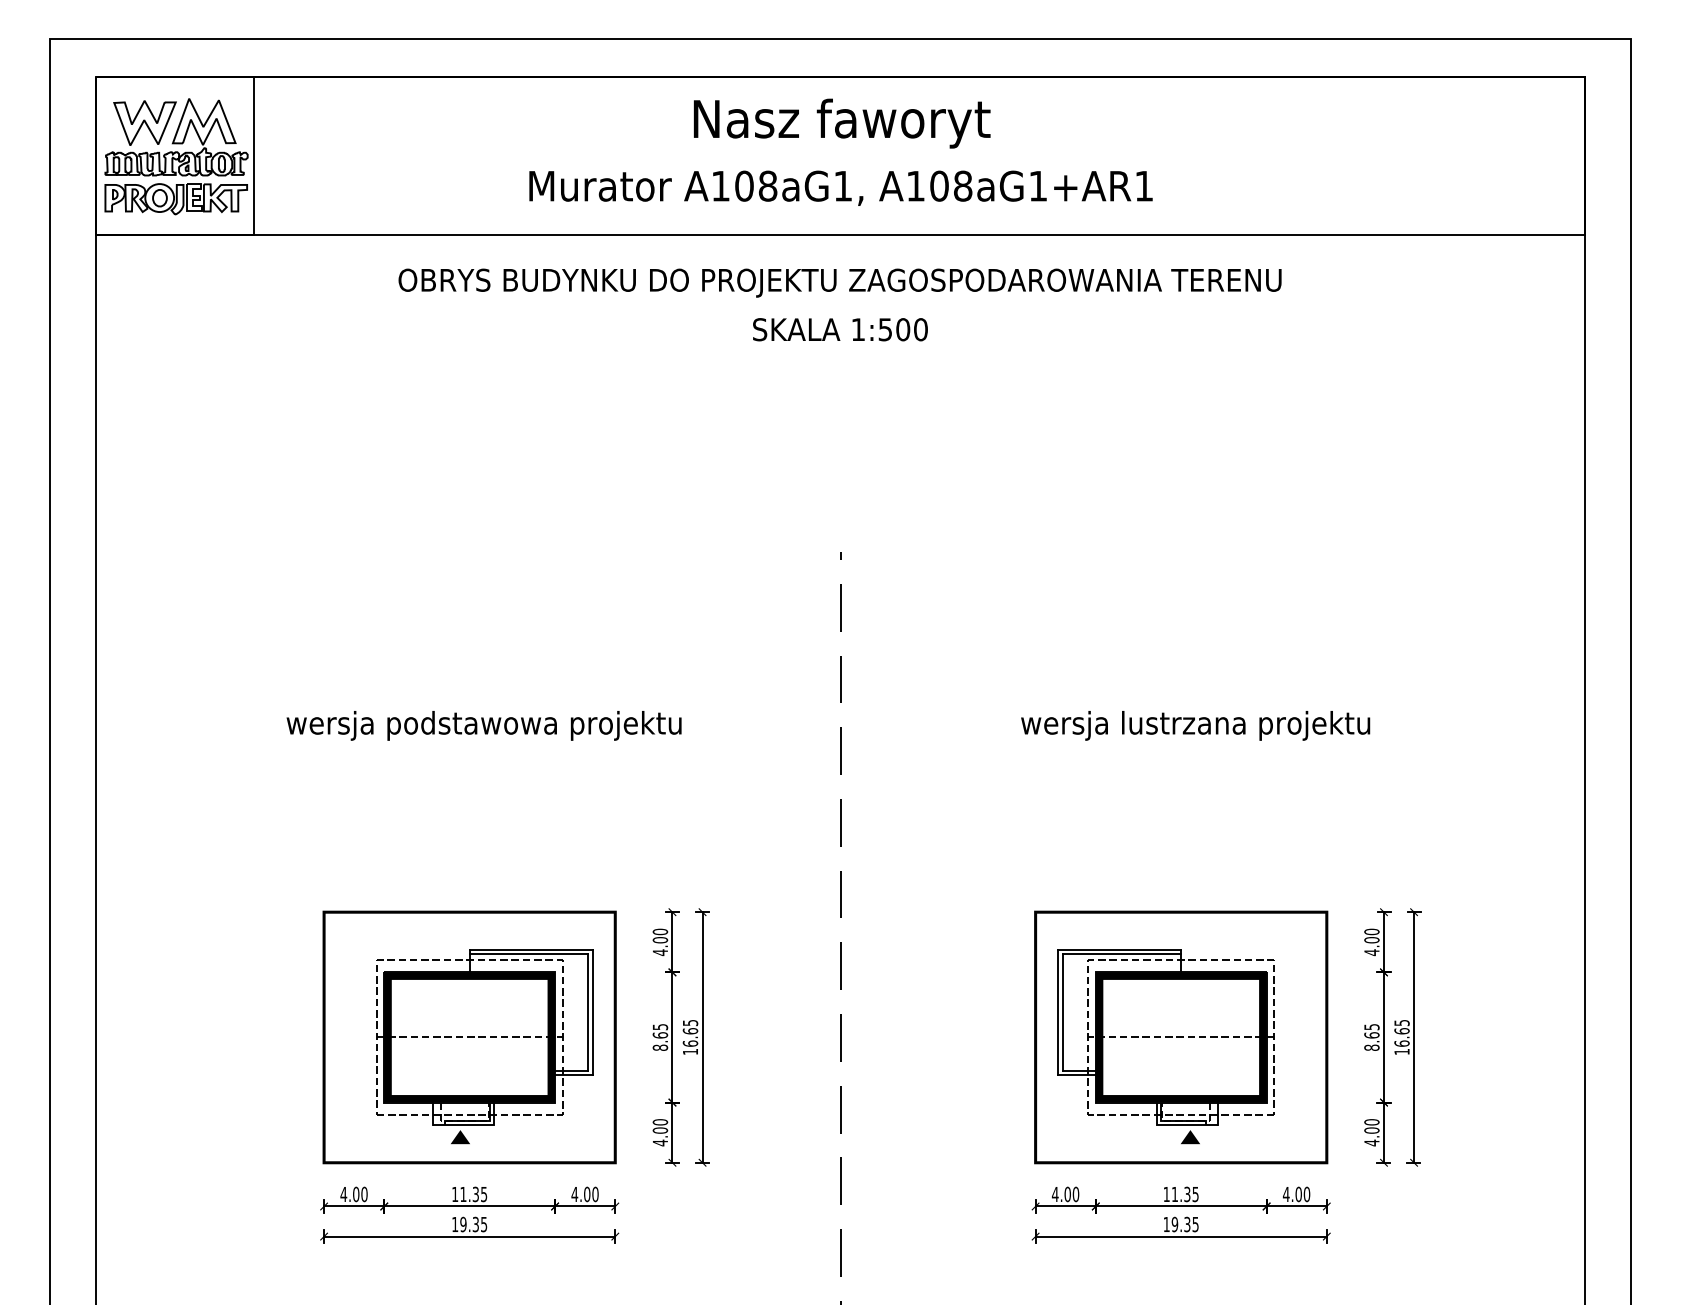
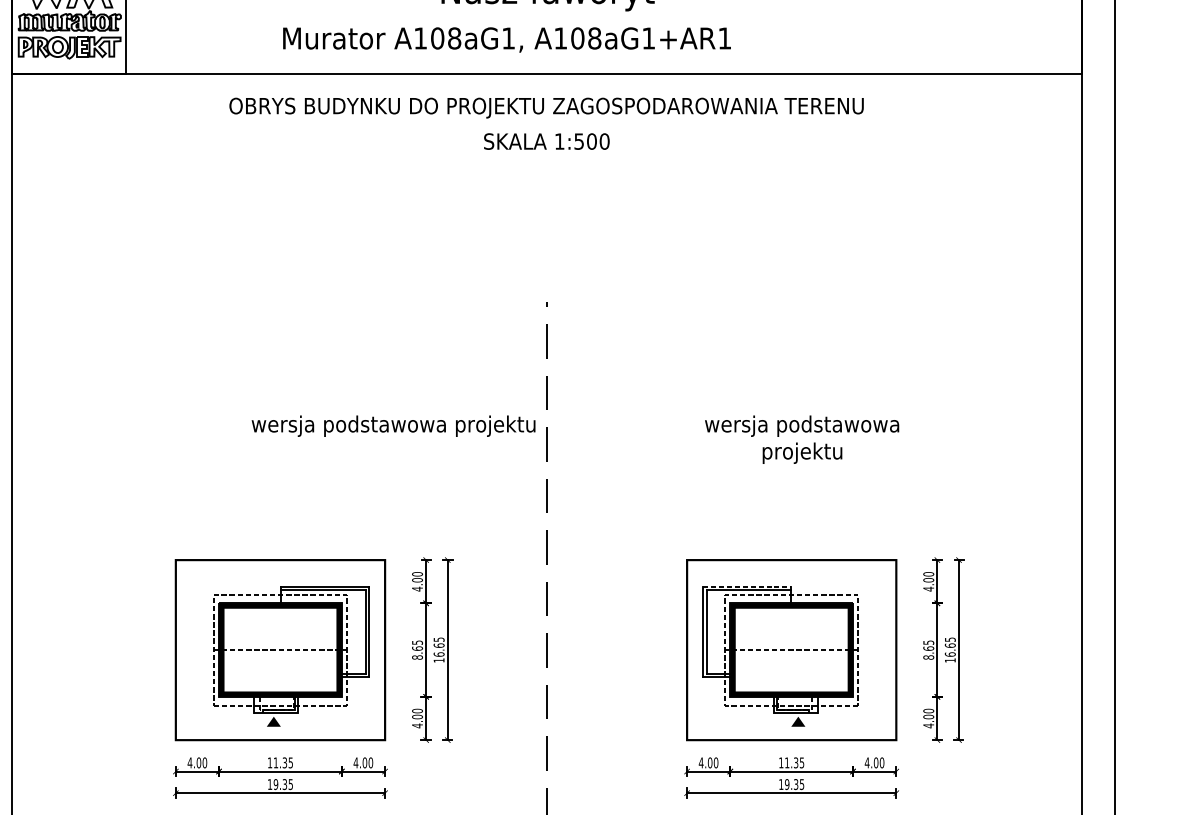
text: (840, 187) -> (506, 39), moved
text: (483, 725) -> (393, 425), moved
text: (1195, 744) -> (801, 439), wersja lustrzana projektu -> wersja podstawowa projektu
line: (1120, 949) -> (748, 586), solid -> dashed

